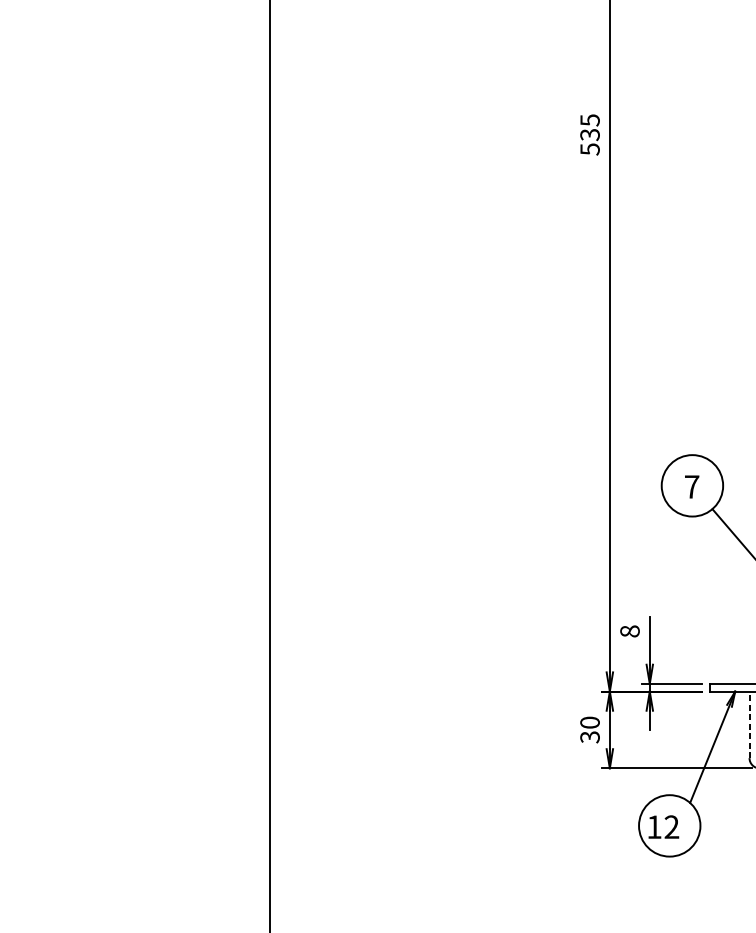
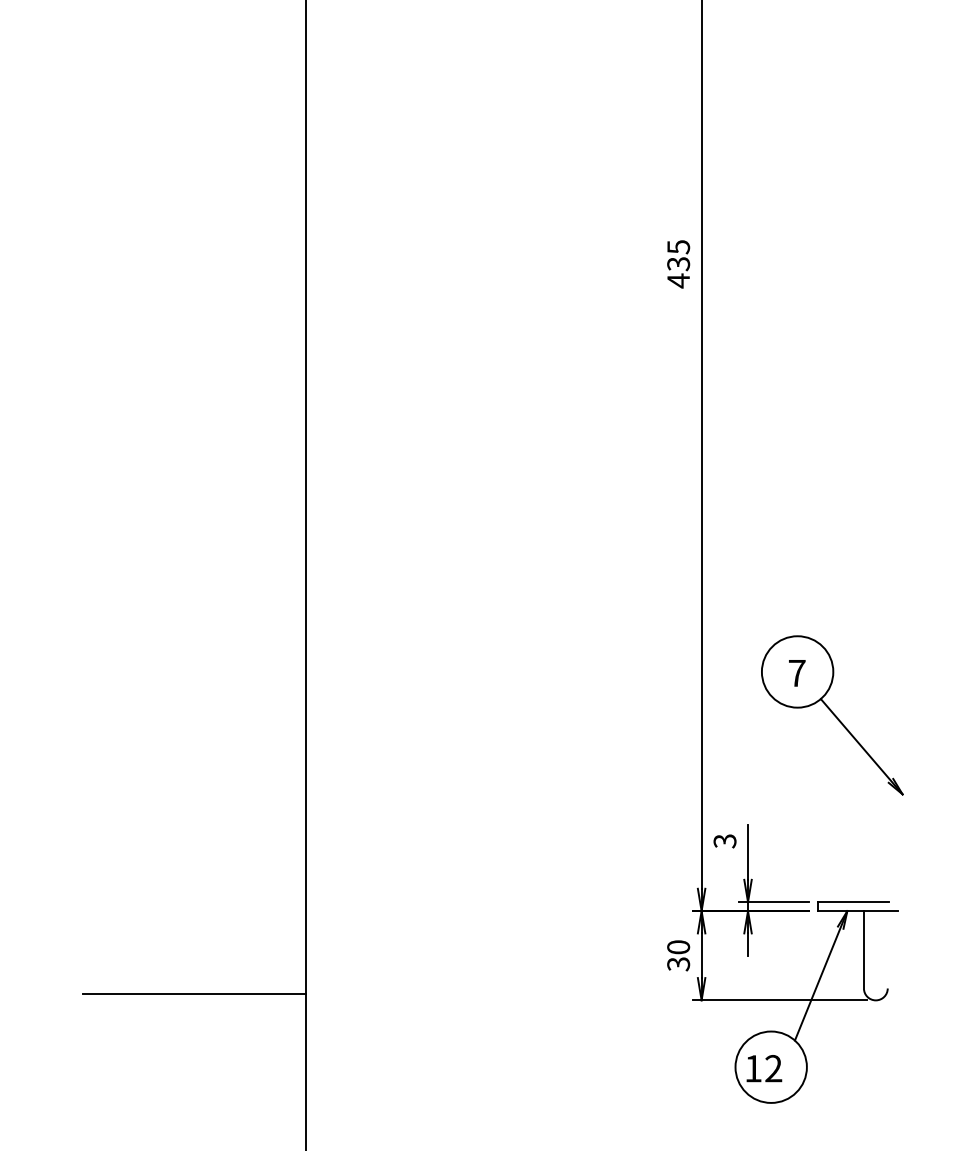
text: (589, 149) -> (678, 280), 535 -> 435
text: (629, 631) -> (724, 841), 8 -> 3
line: (749, 724) -> (863, 949), dashed -> solid
line: (173, 763) -> (194, 994), added

